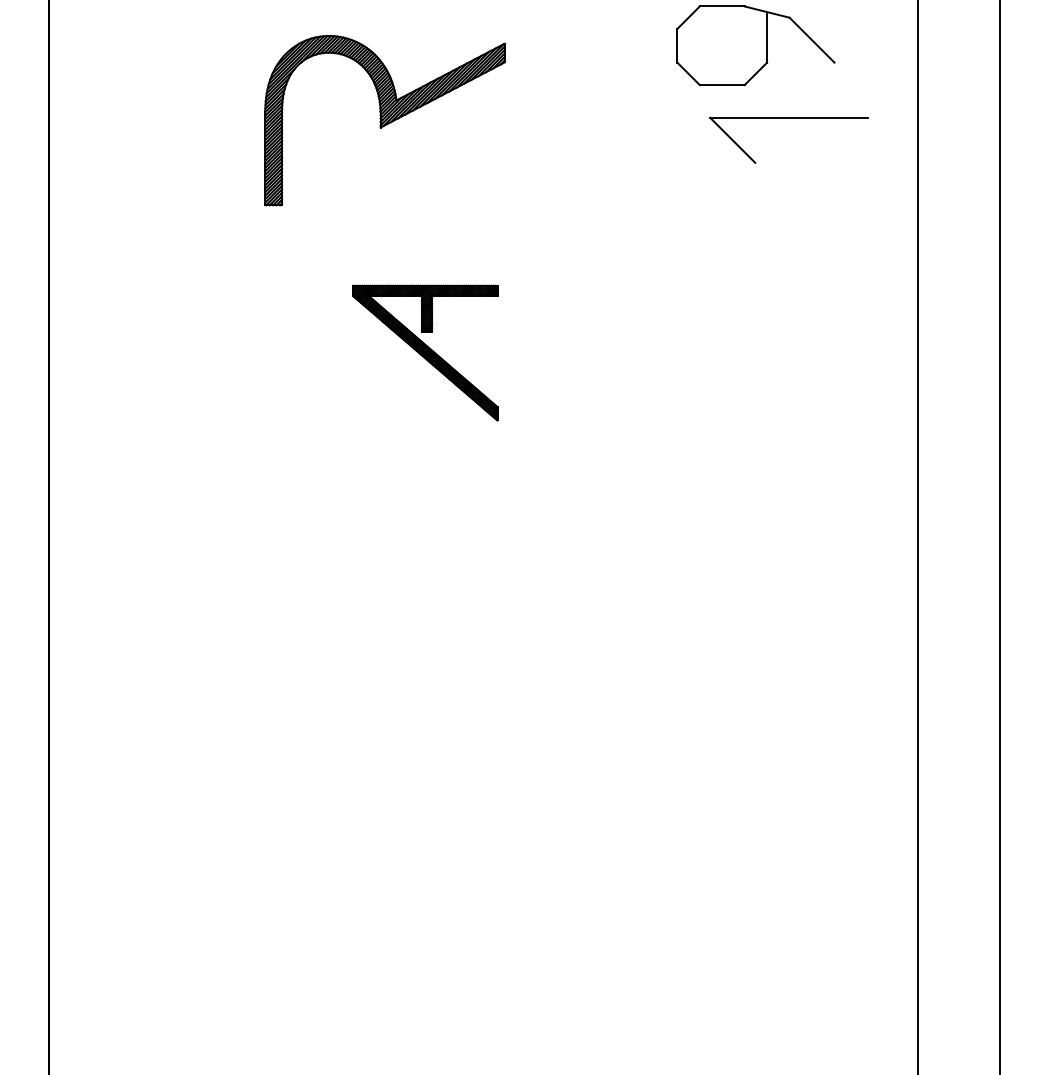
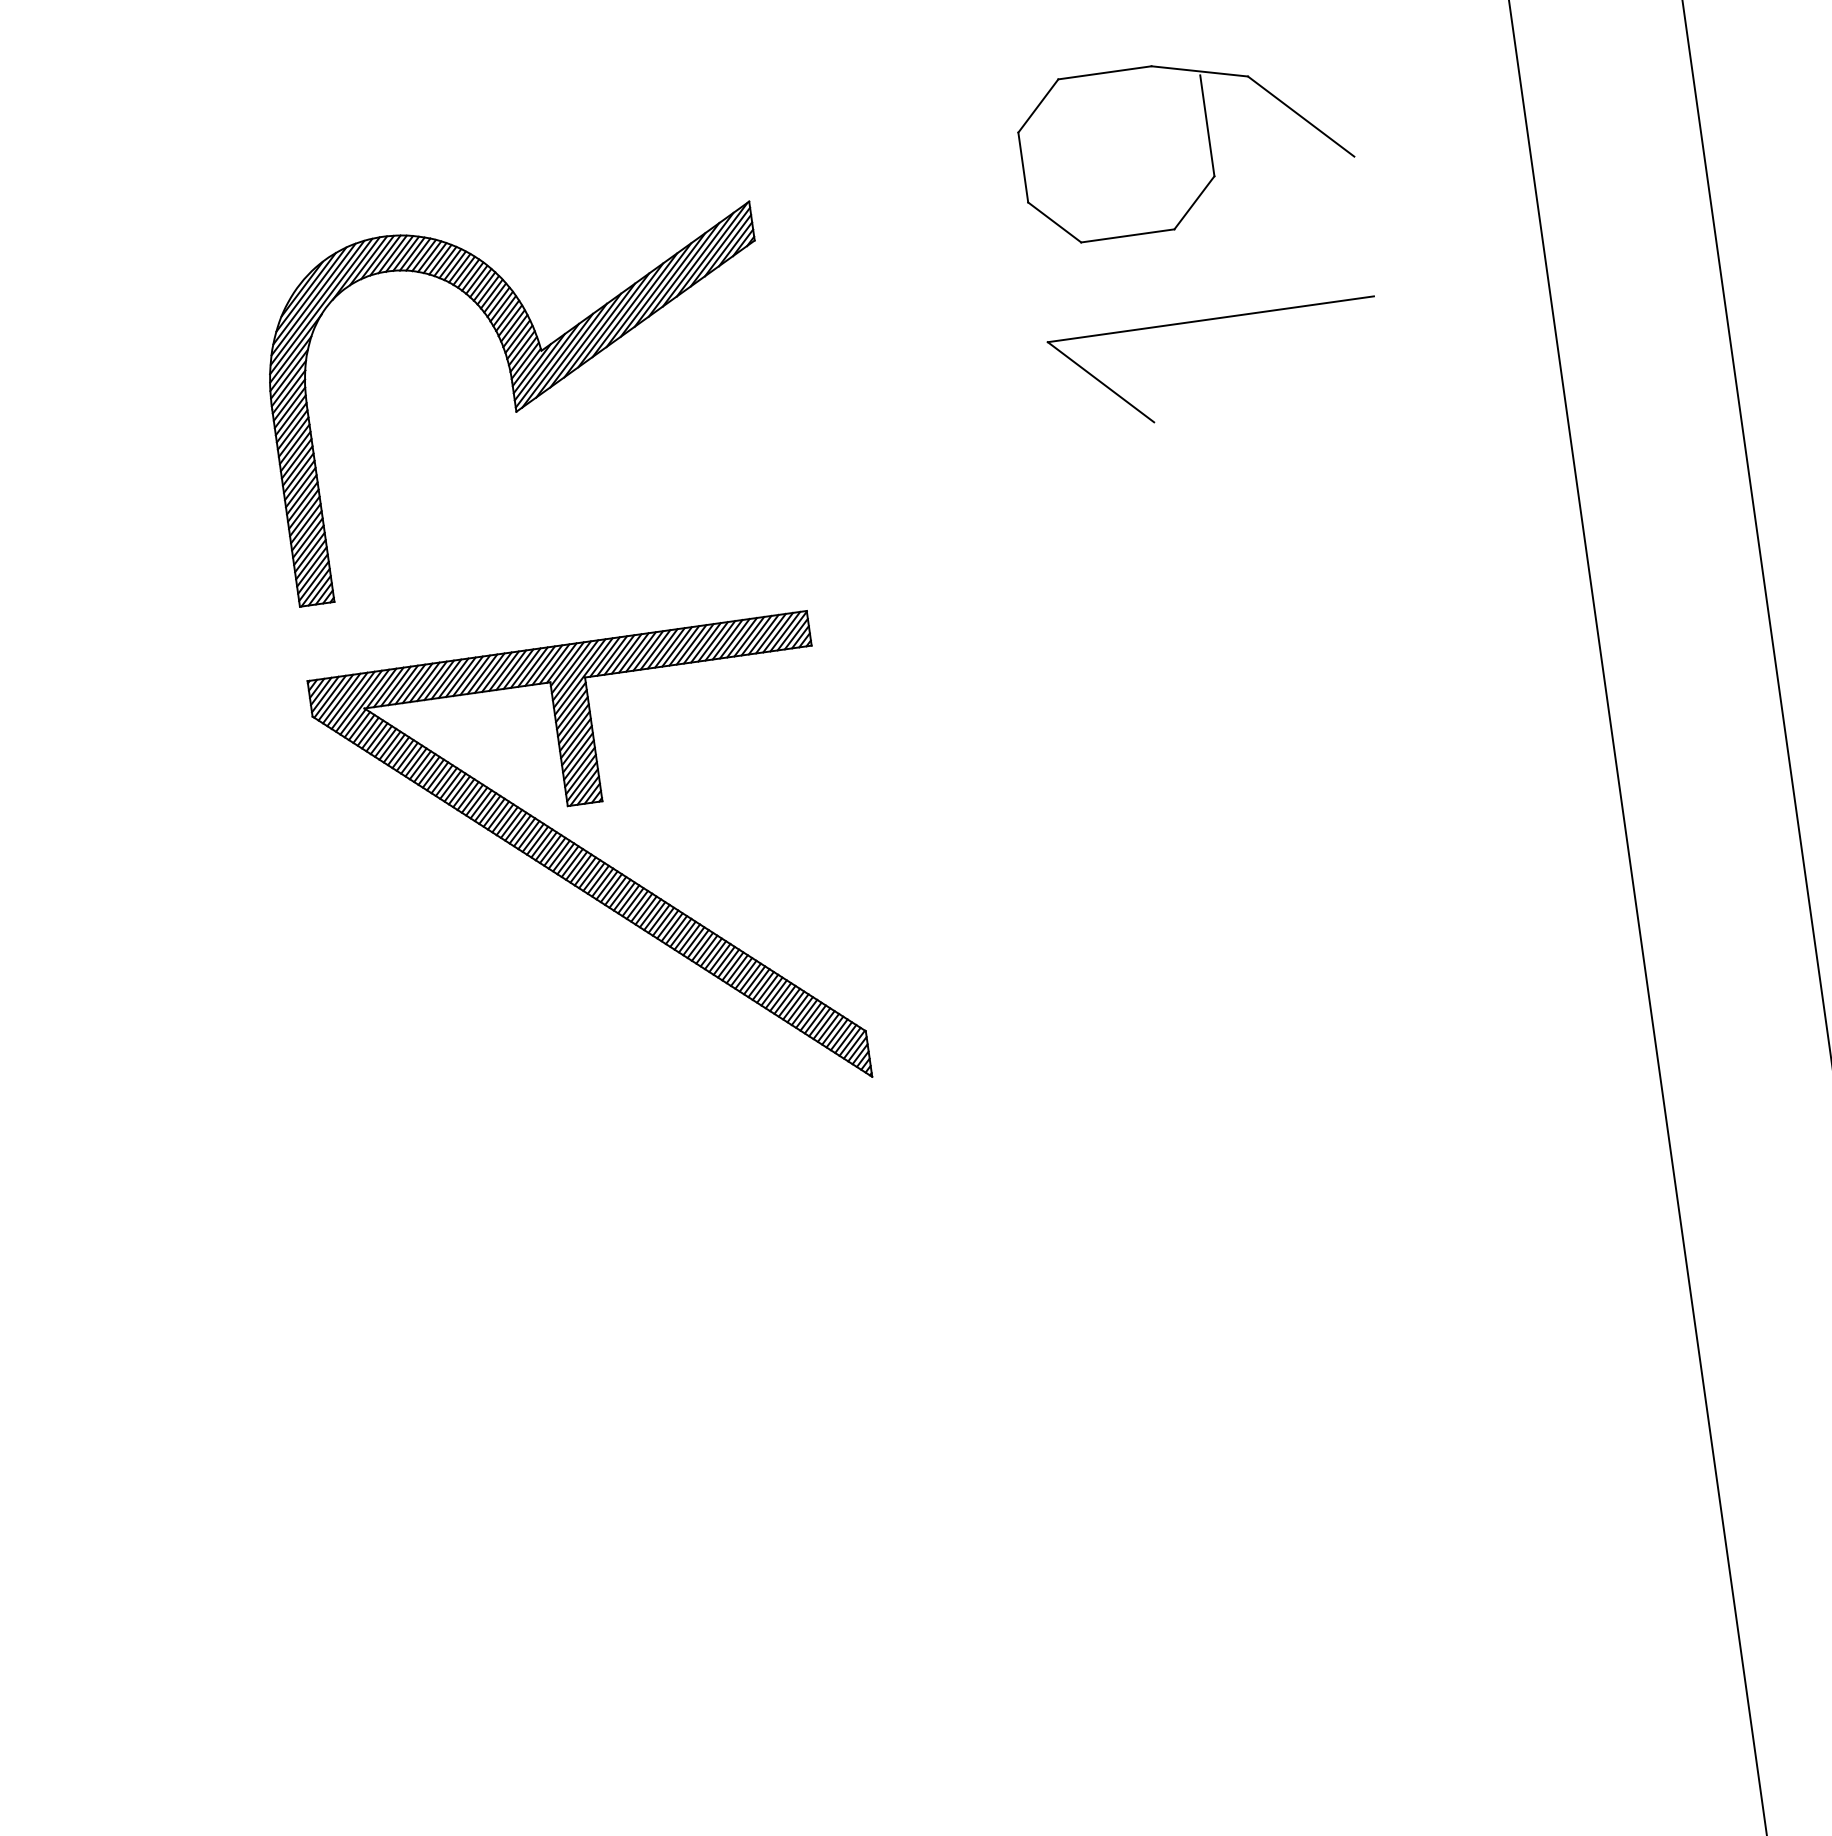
part: (788, 118) -> (1210, 320), moved
part: (384, 120) -> (522, 395), moved
part: (425, 352) -> (590, 877), size x1.67

